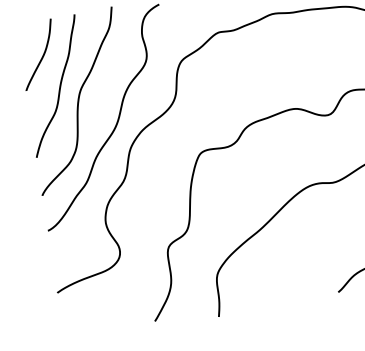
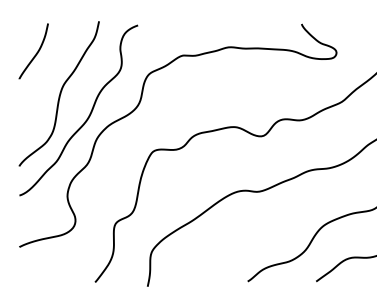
curve: (59, 86) -> (46, 79), removed

